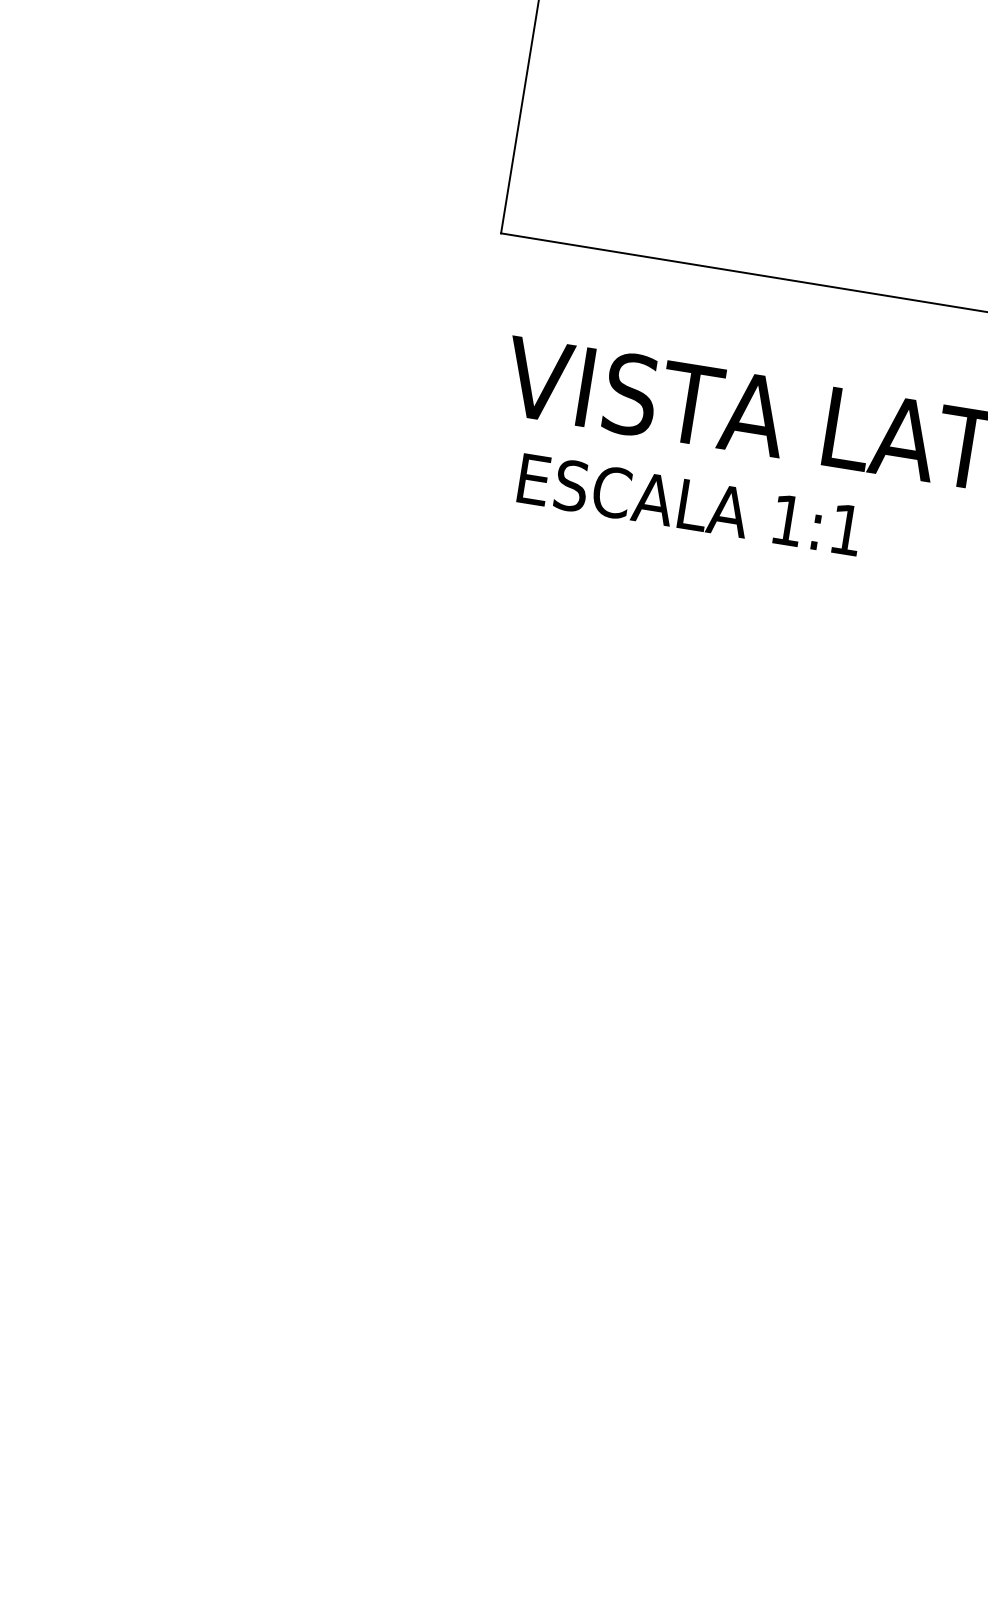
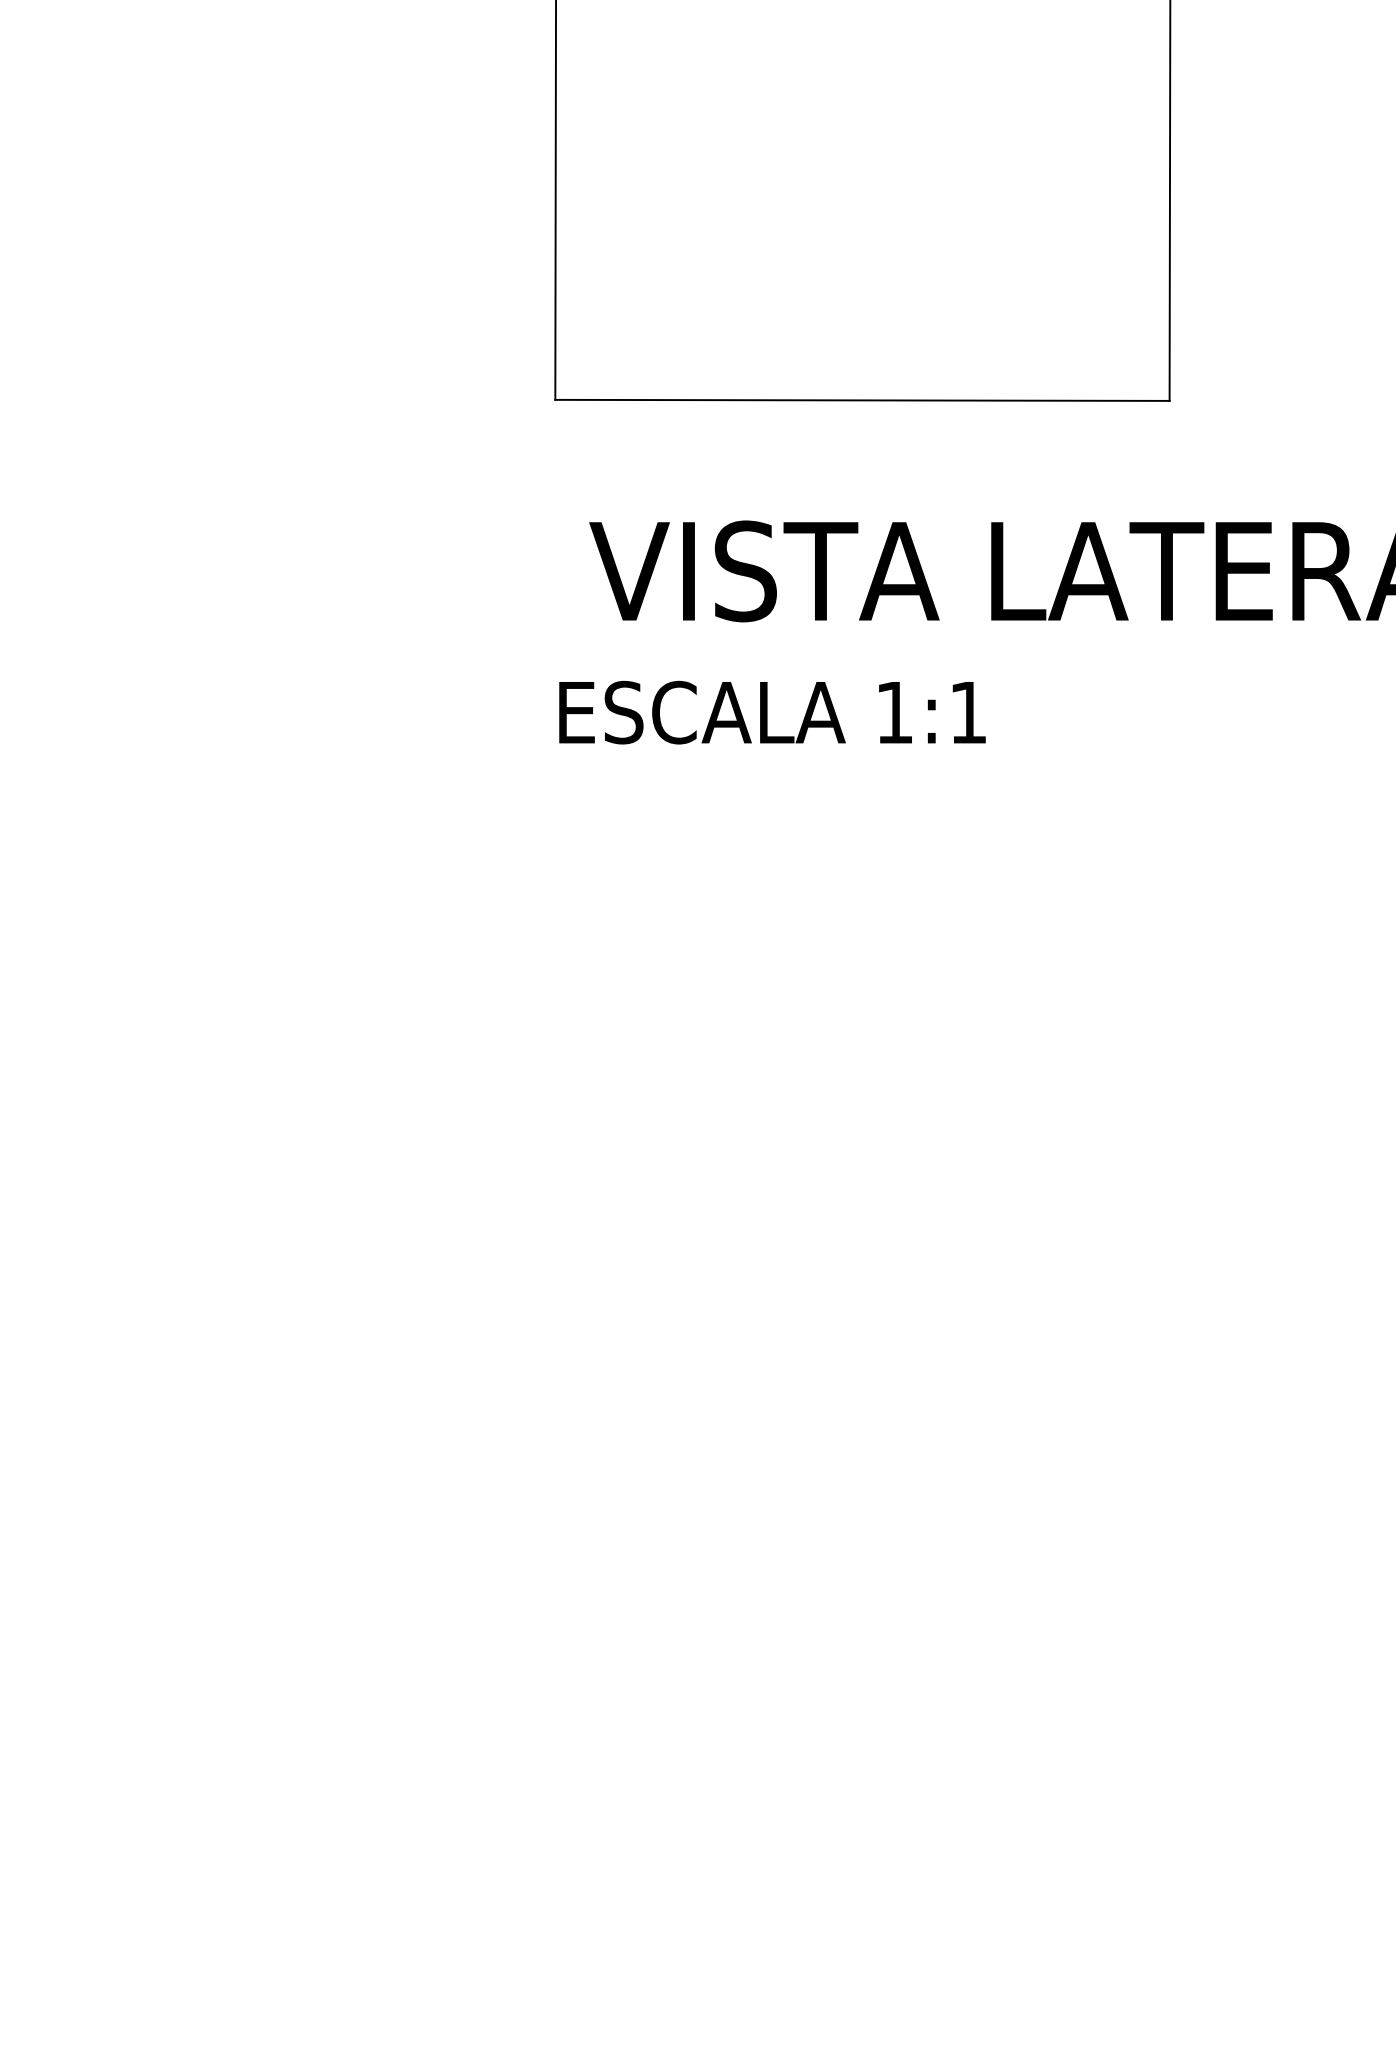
text: (690, 504) -> (772, 712), moved

